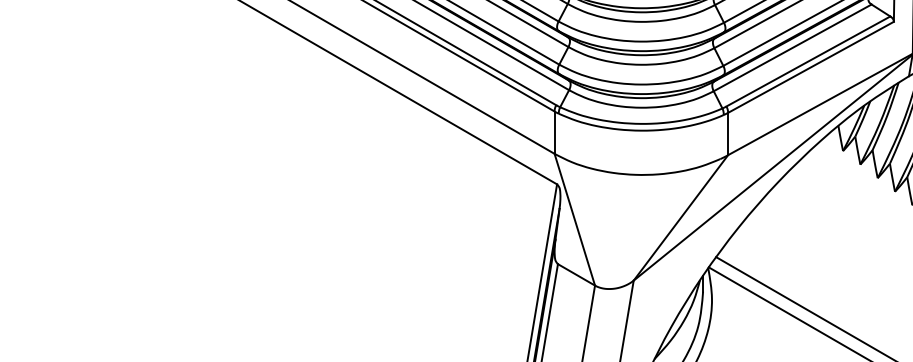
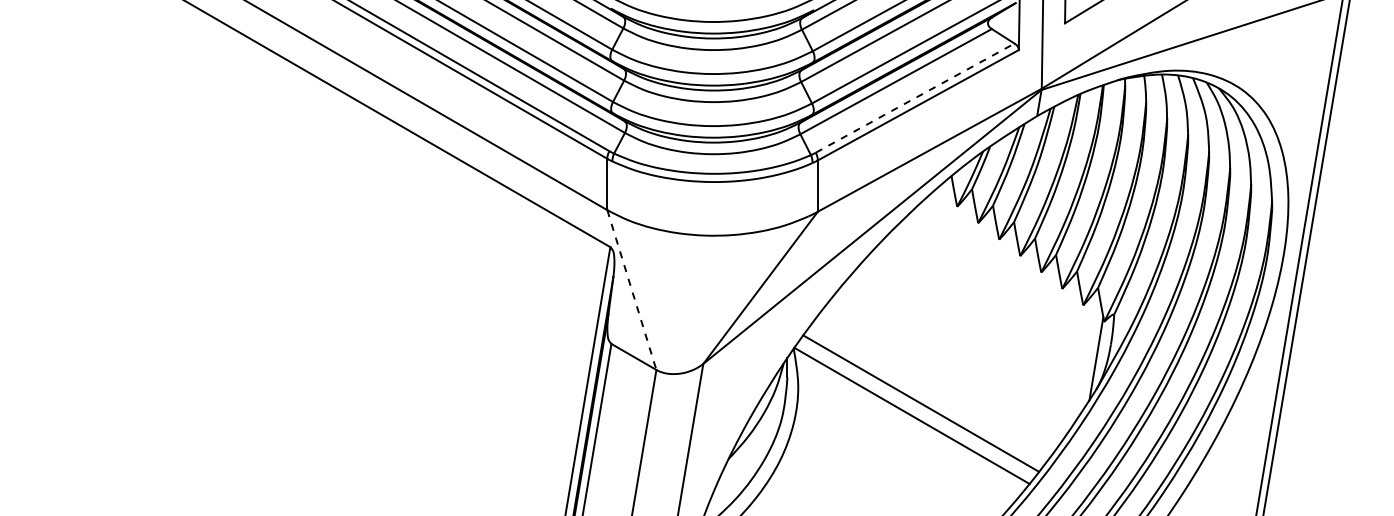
line: (808, 60) -> (915, 97), solid -> dashed
line: (574, 220) -> (631, 290), solid -> dashed

